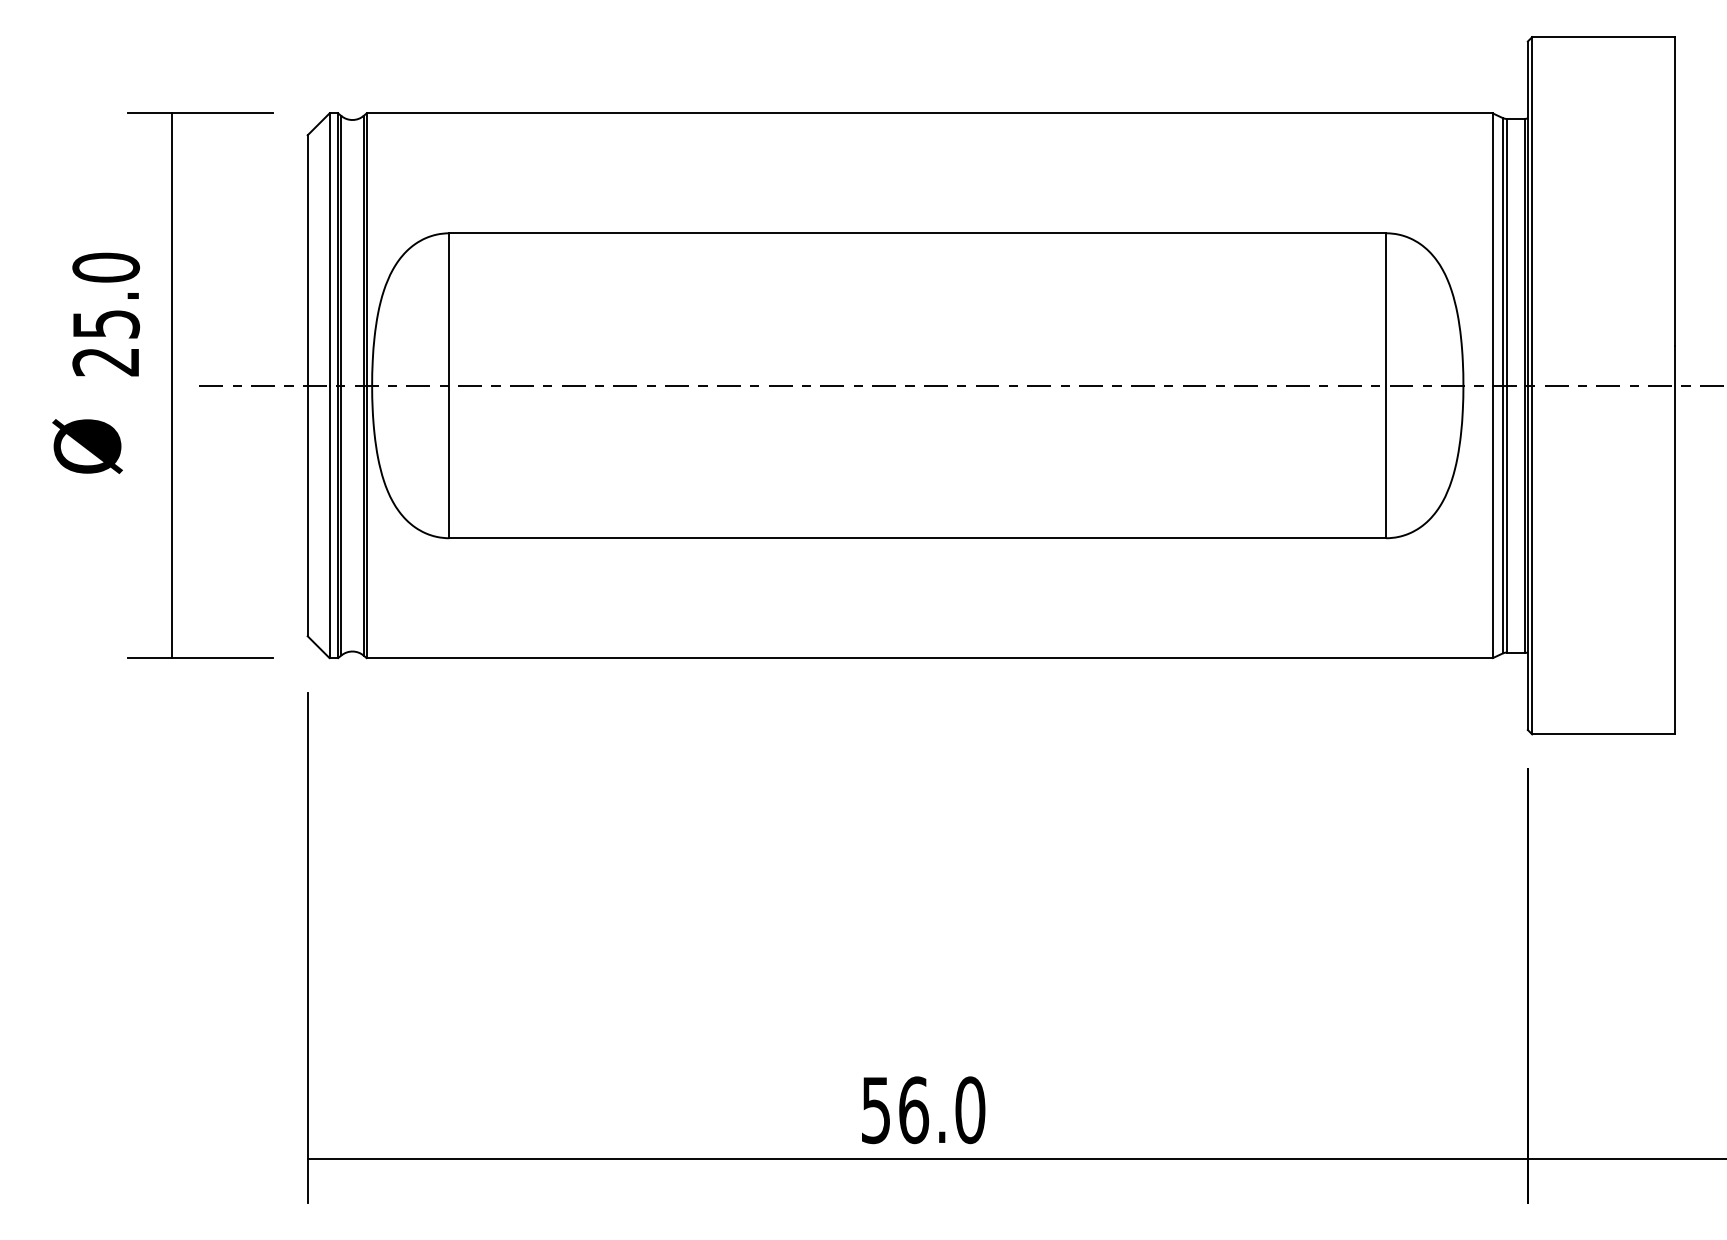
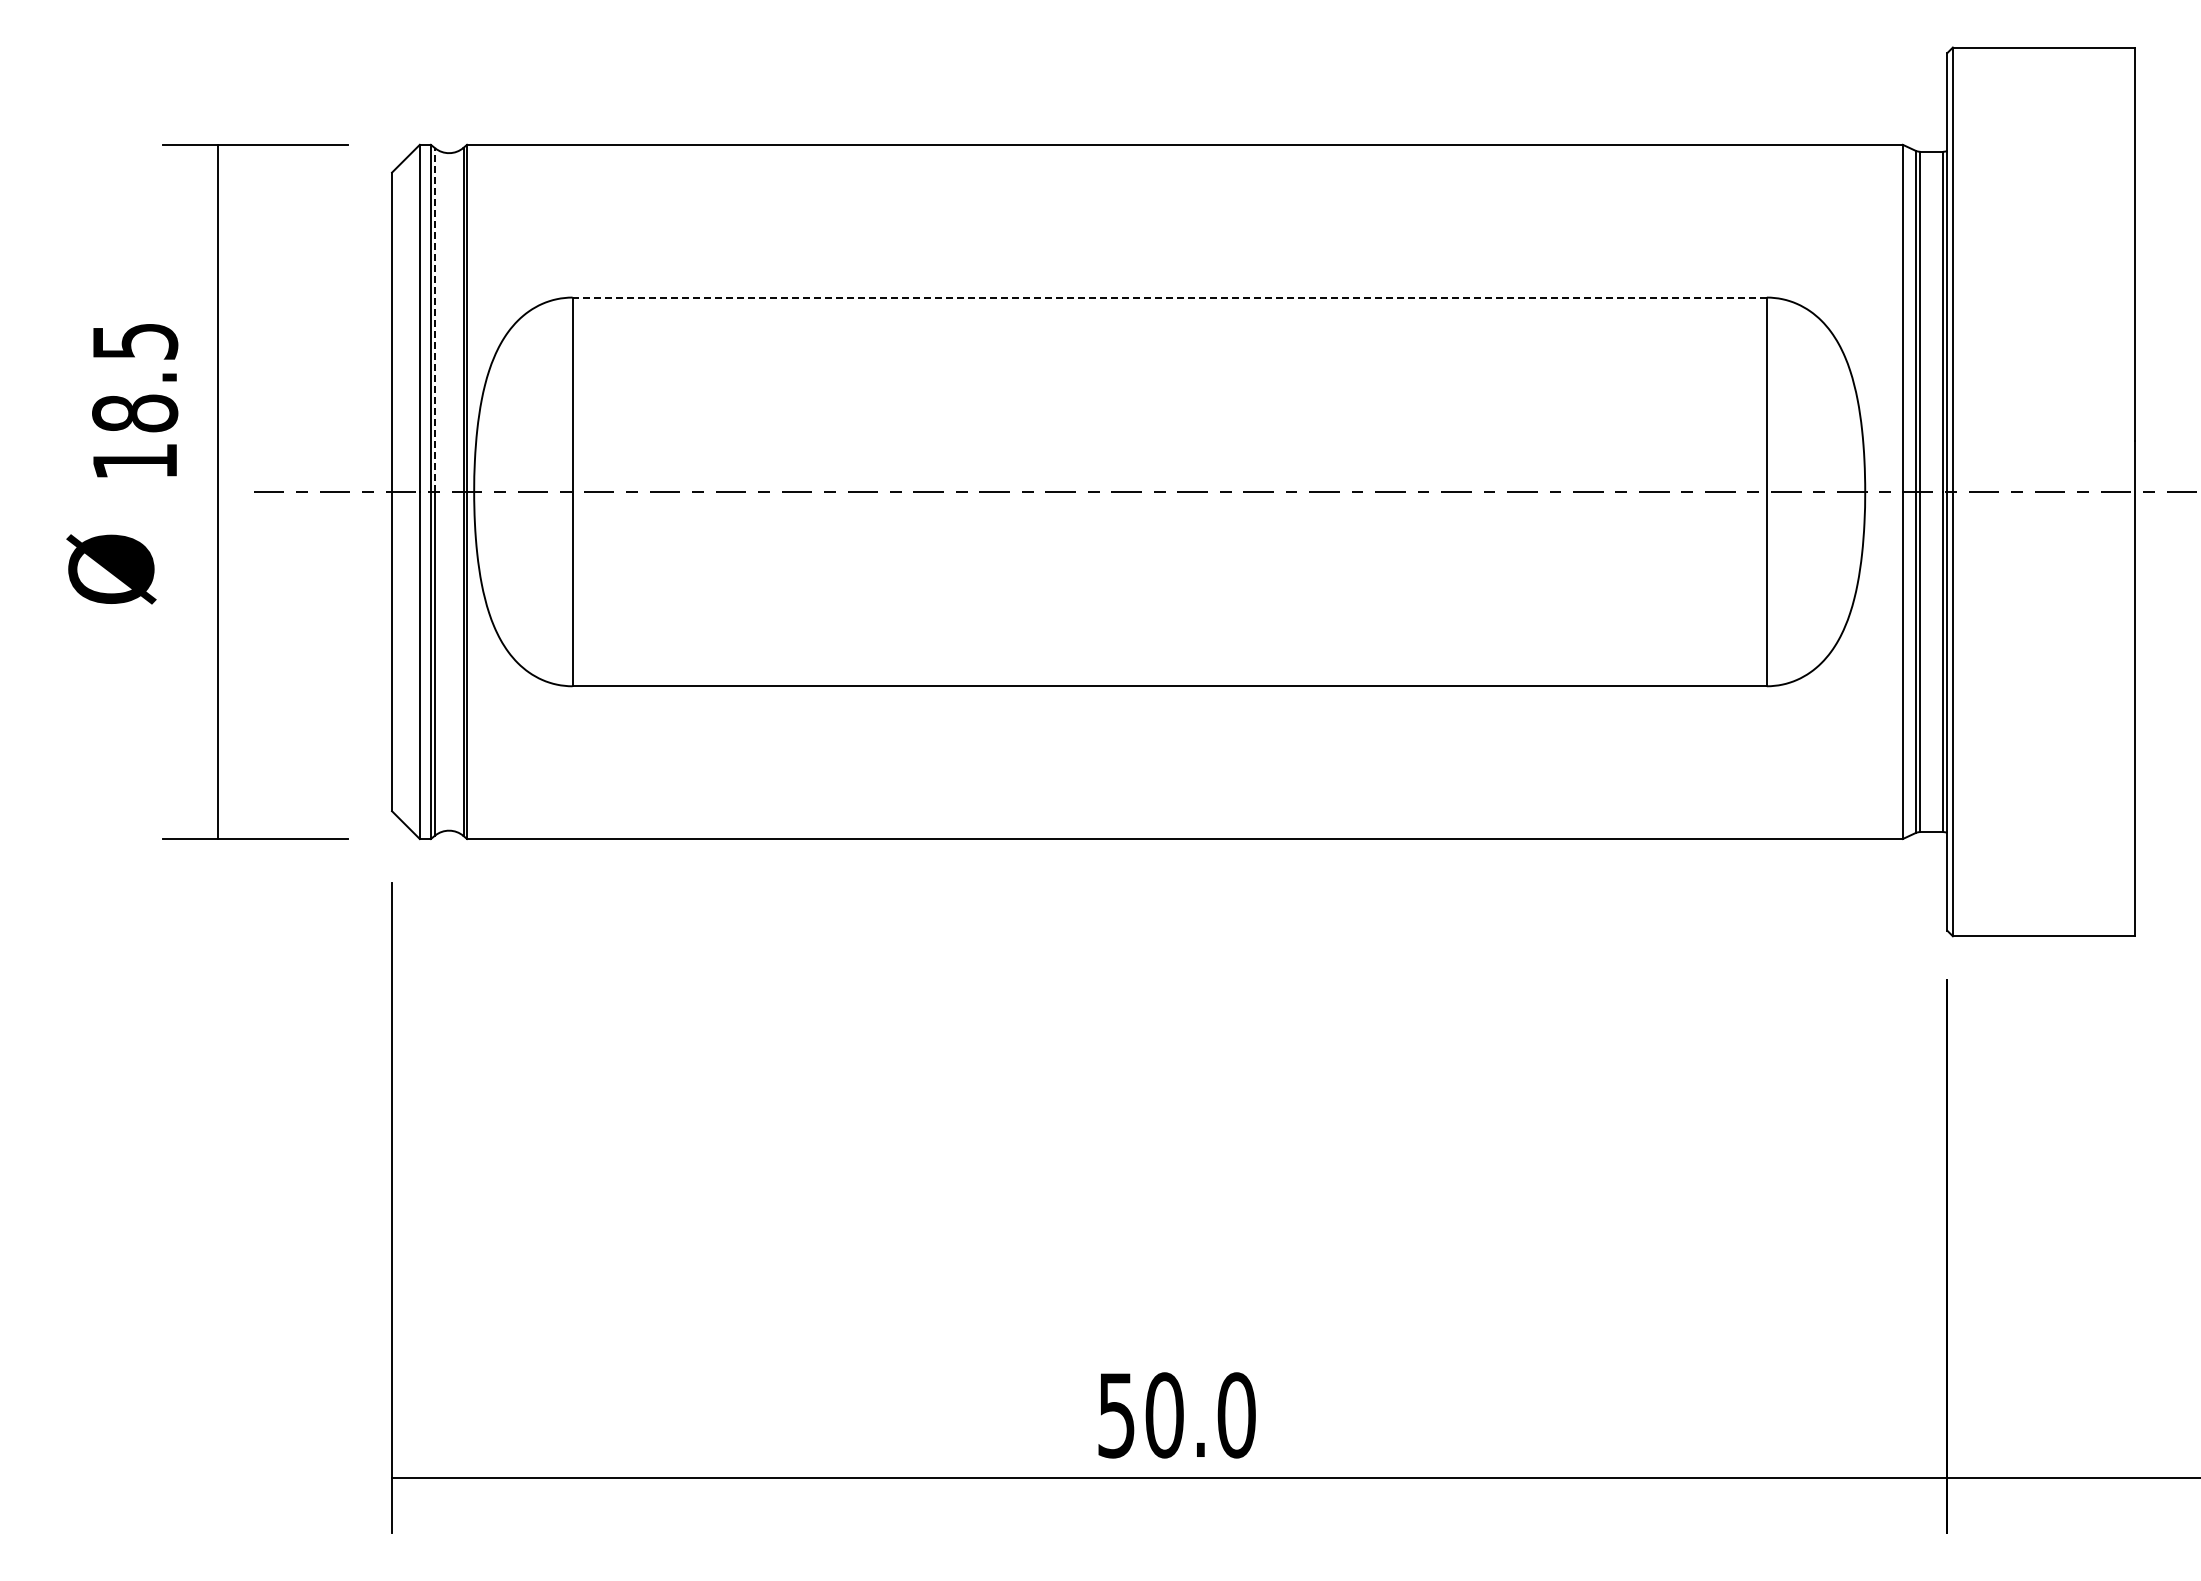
line: (917, 233) -> (1169, 297), solid -> dashed
line: (341, 251) -> (435, 320), solid -> dashed
text: (106, 314) -> (135, 400), 25.0 -> 18.5
text: (913, 1110) -> (1164, 1415), 56.0 -> 50.0

